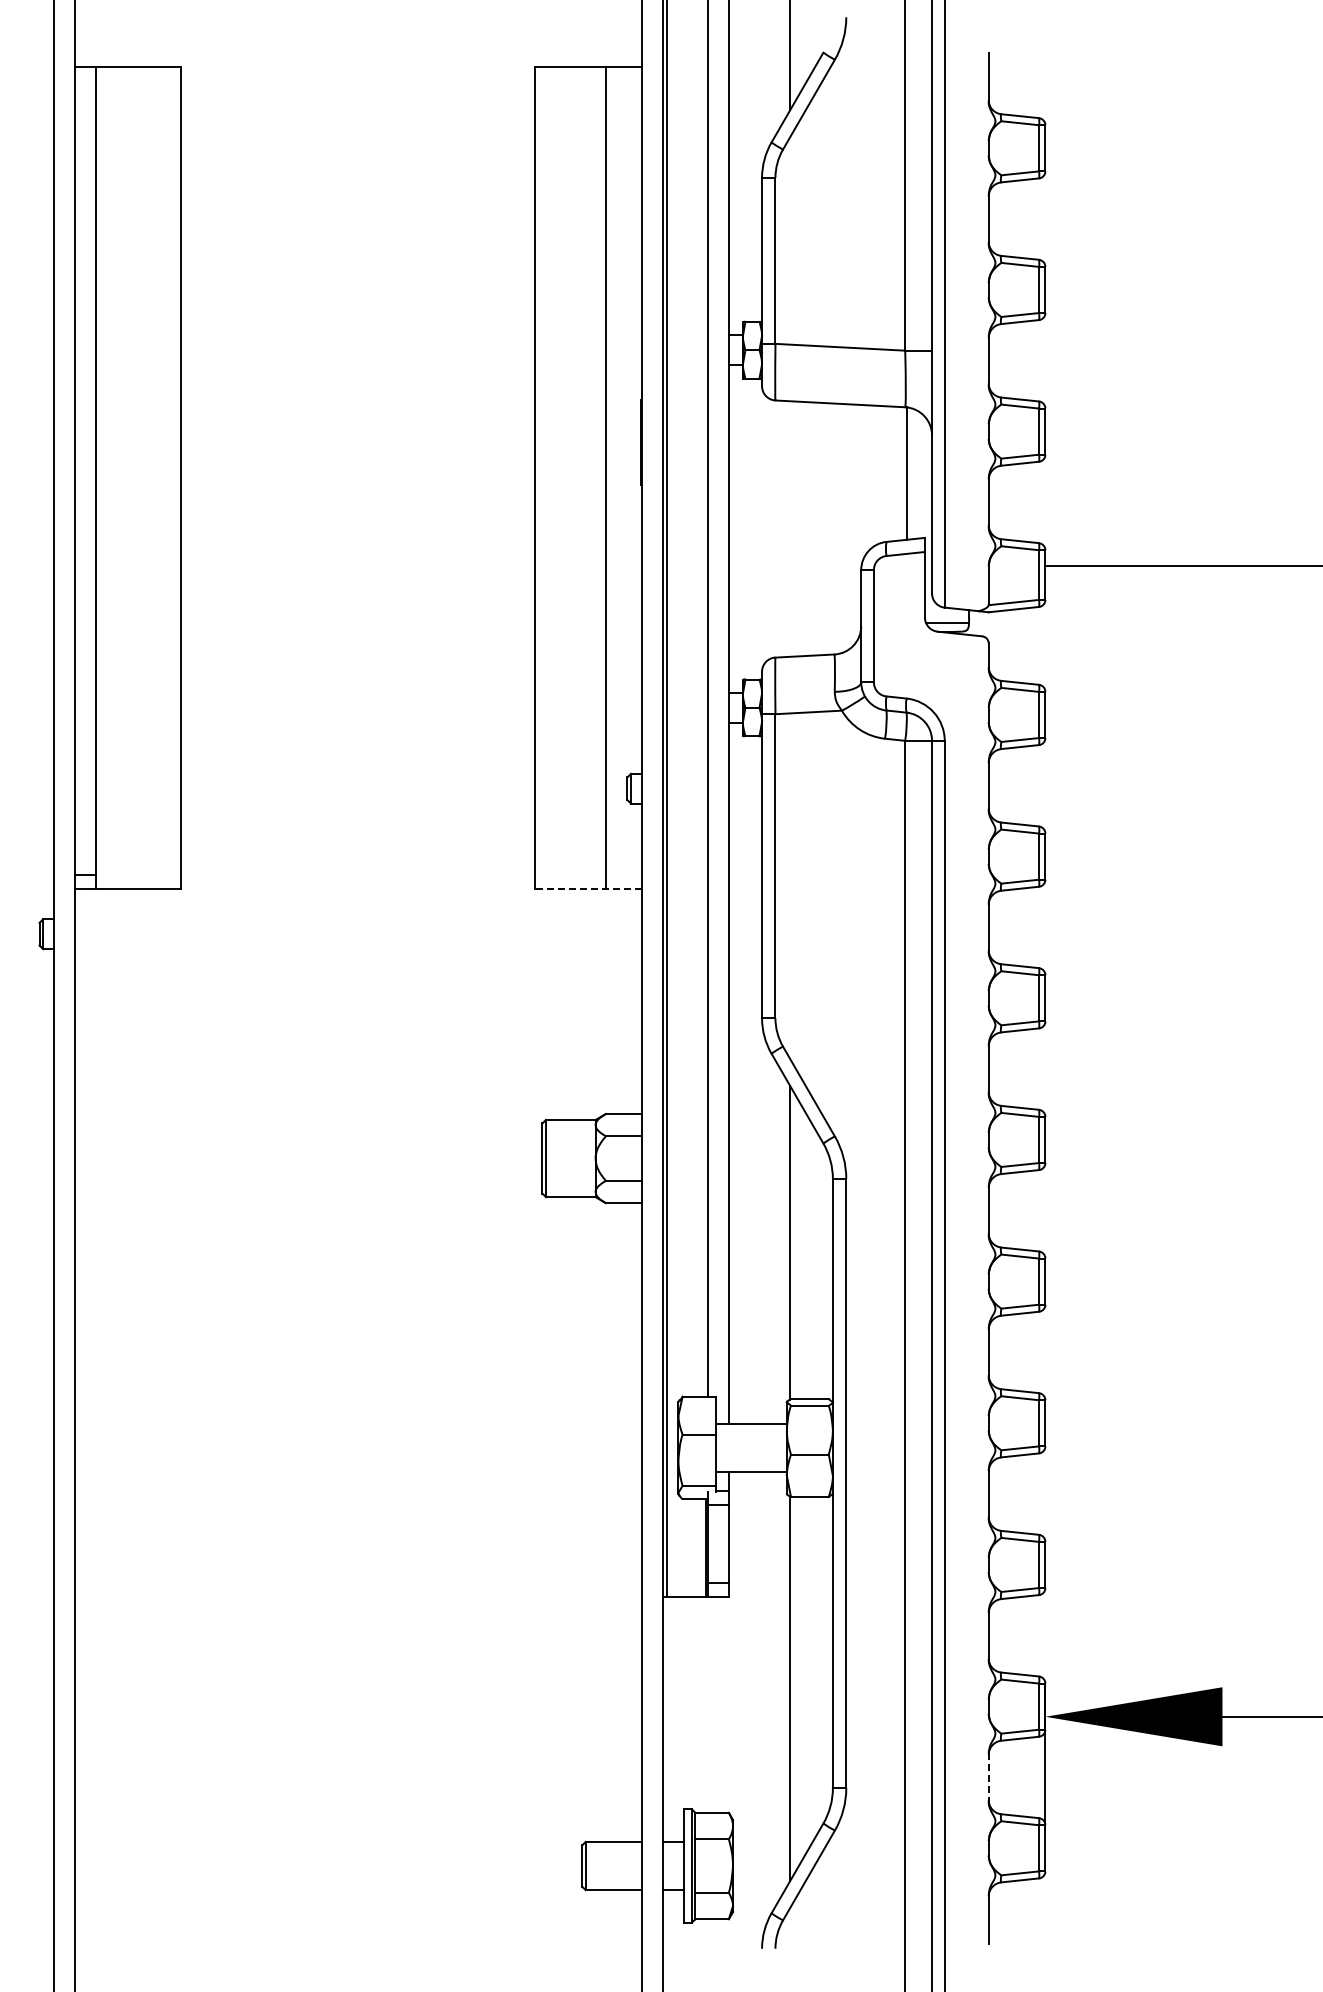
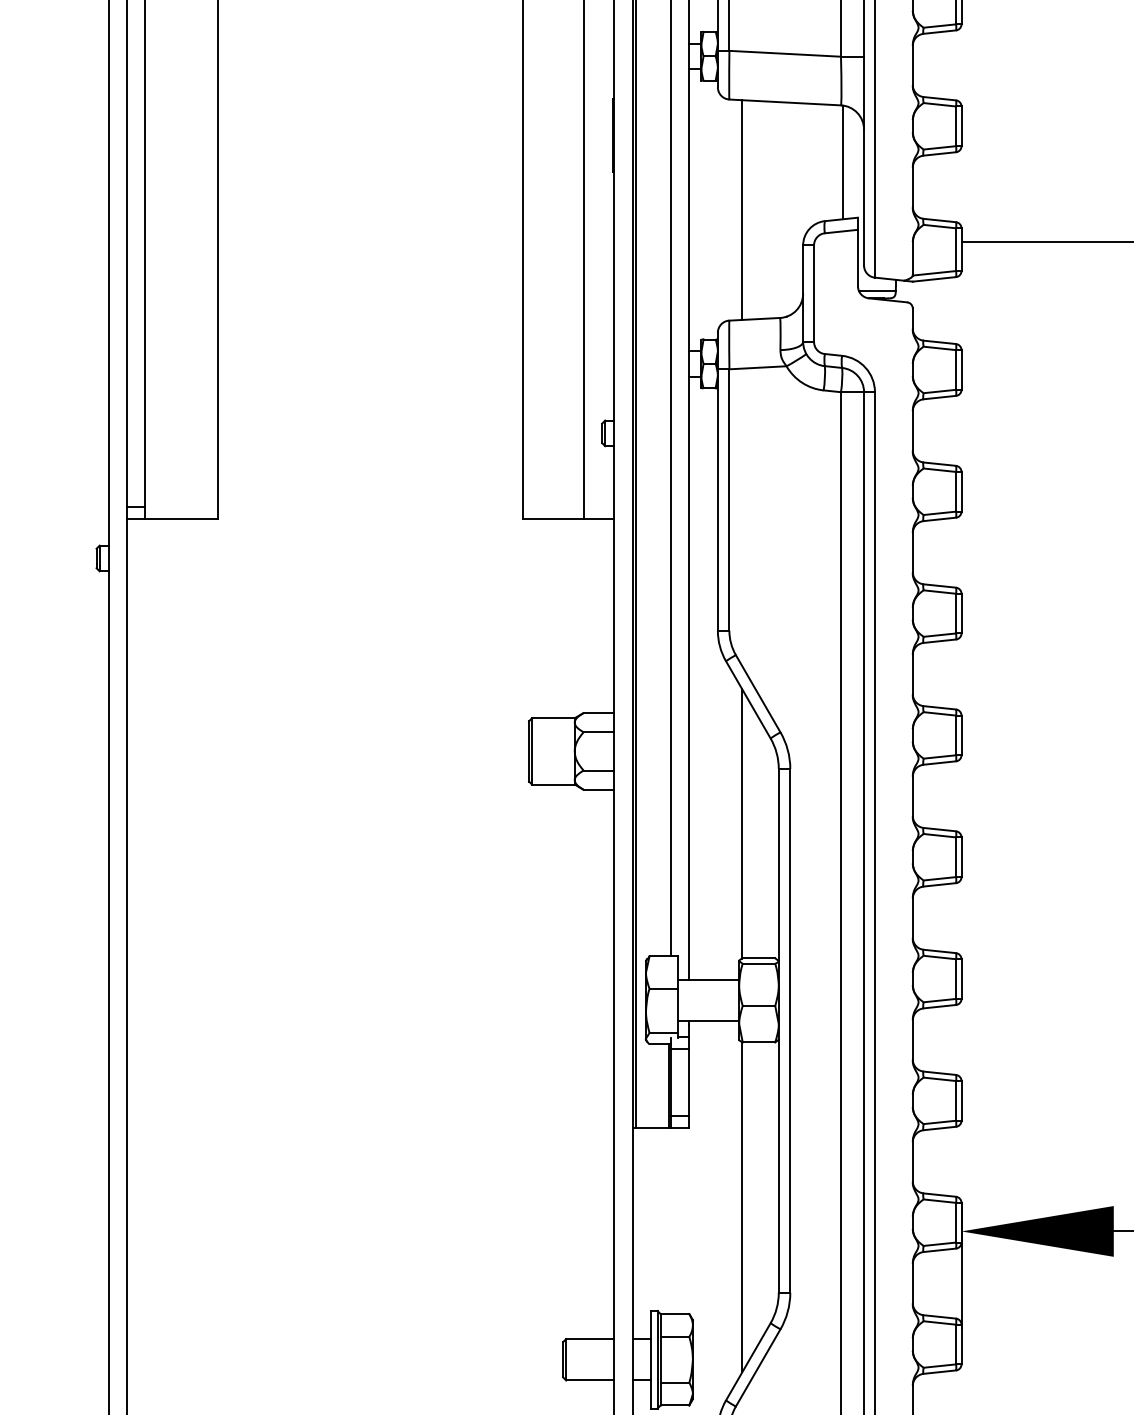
line: (790, 528) -> (742, 209), added
line: (588, 888) -> (568, 519), dashed -> solid
line: (988, 1777) -> (912, 1283), dashed -> solid

